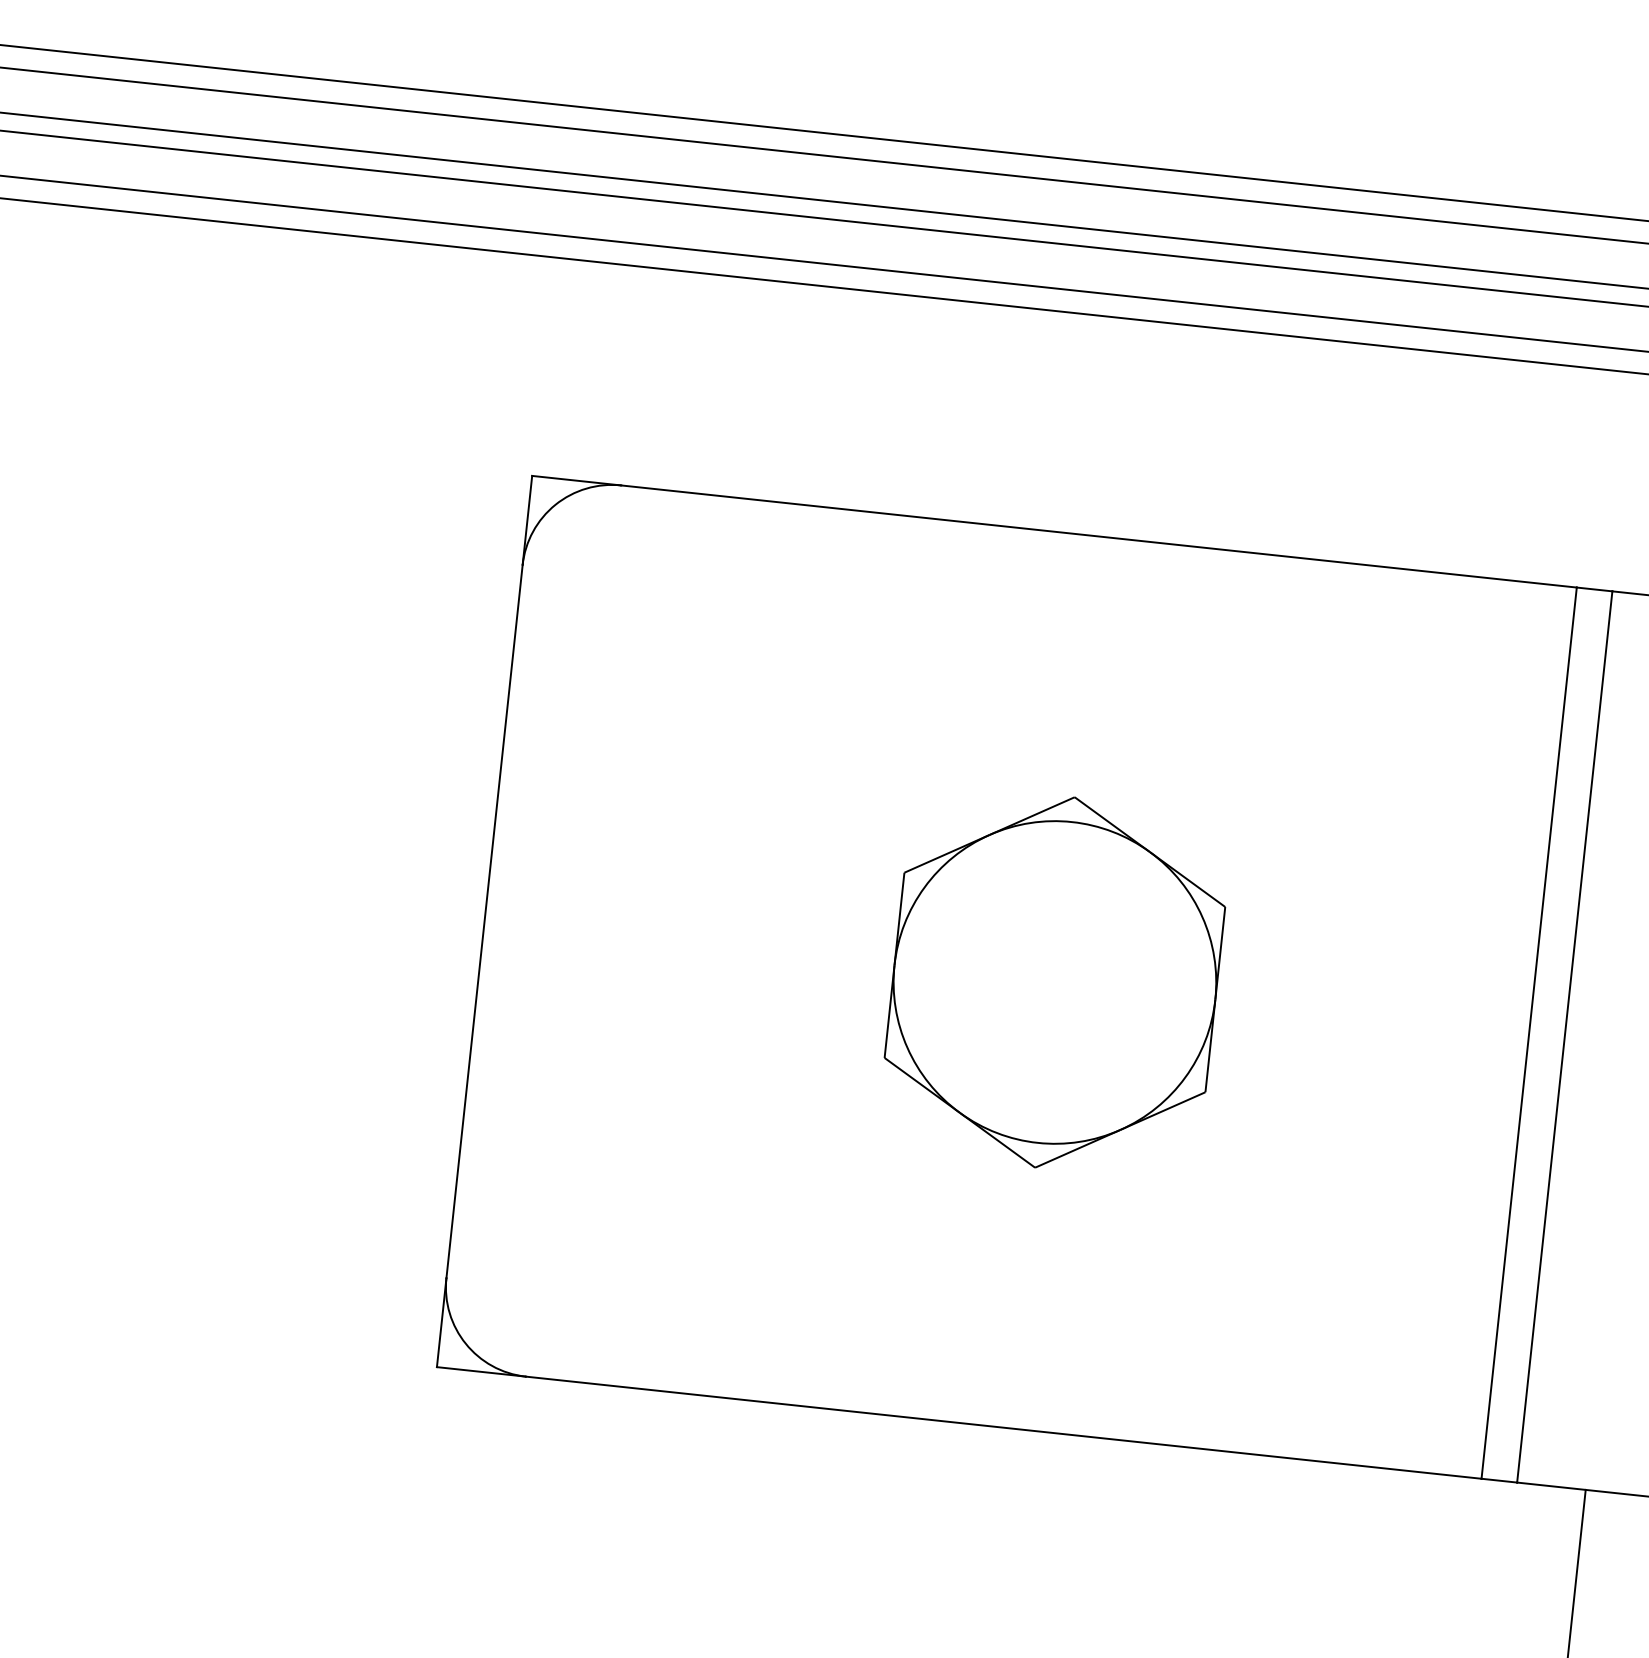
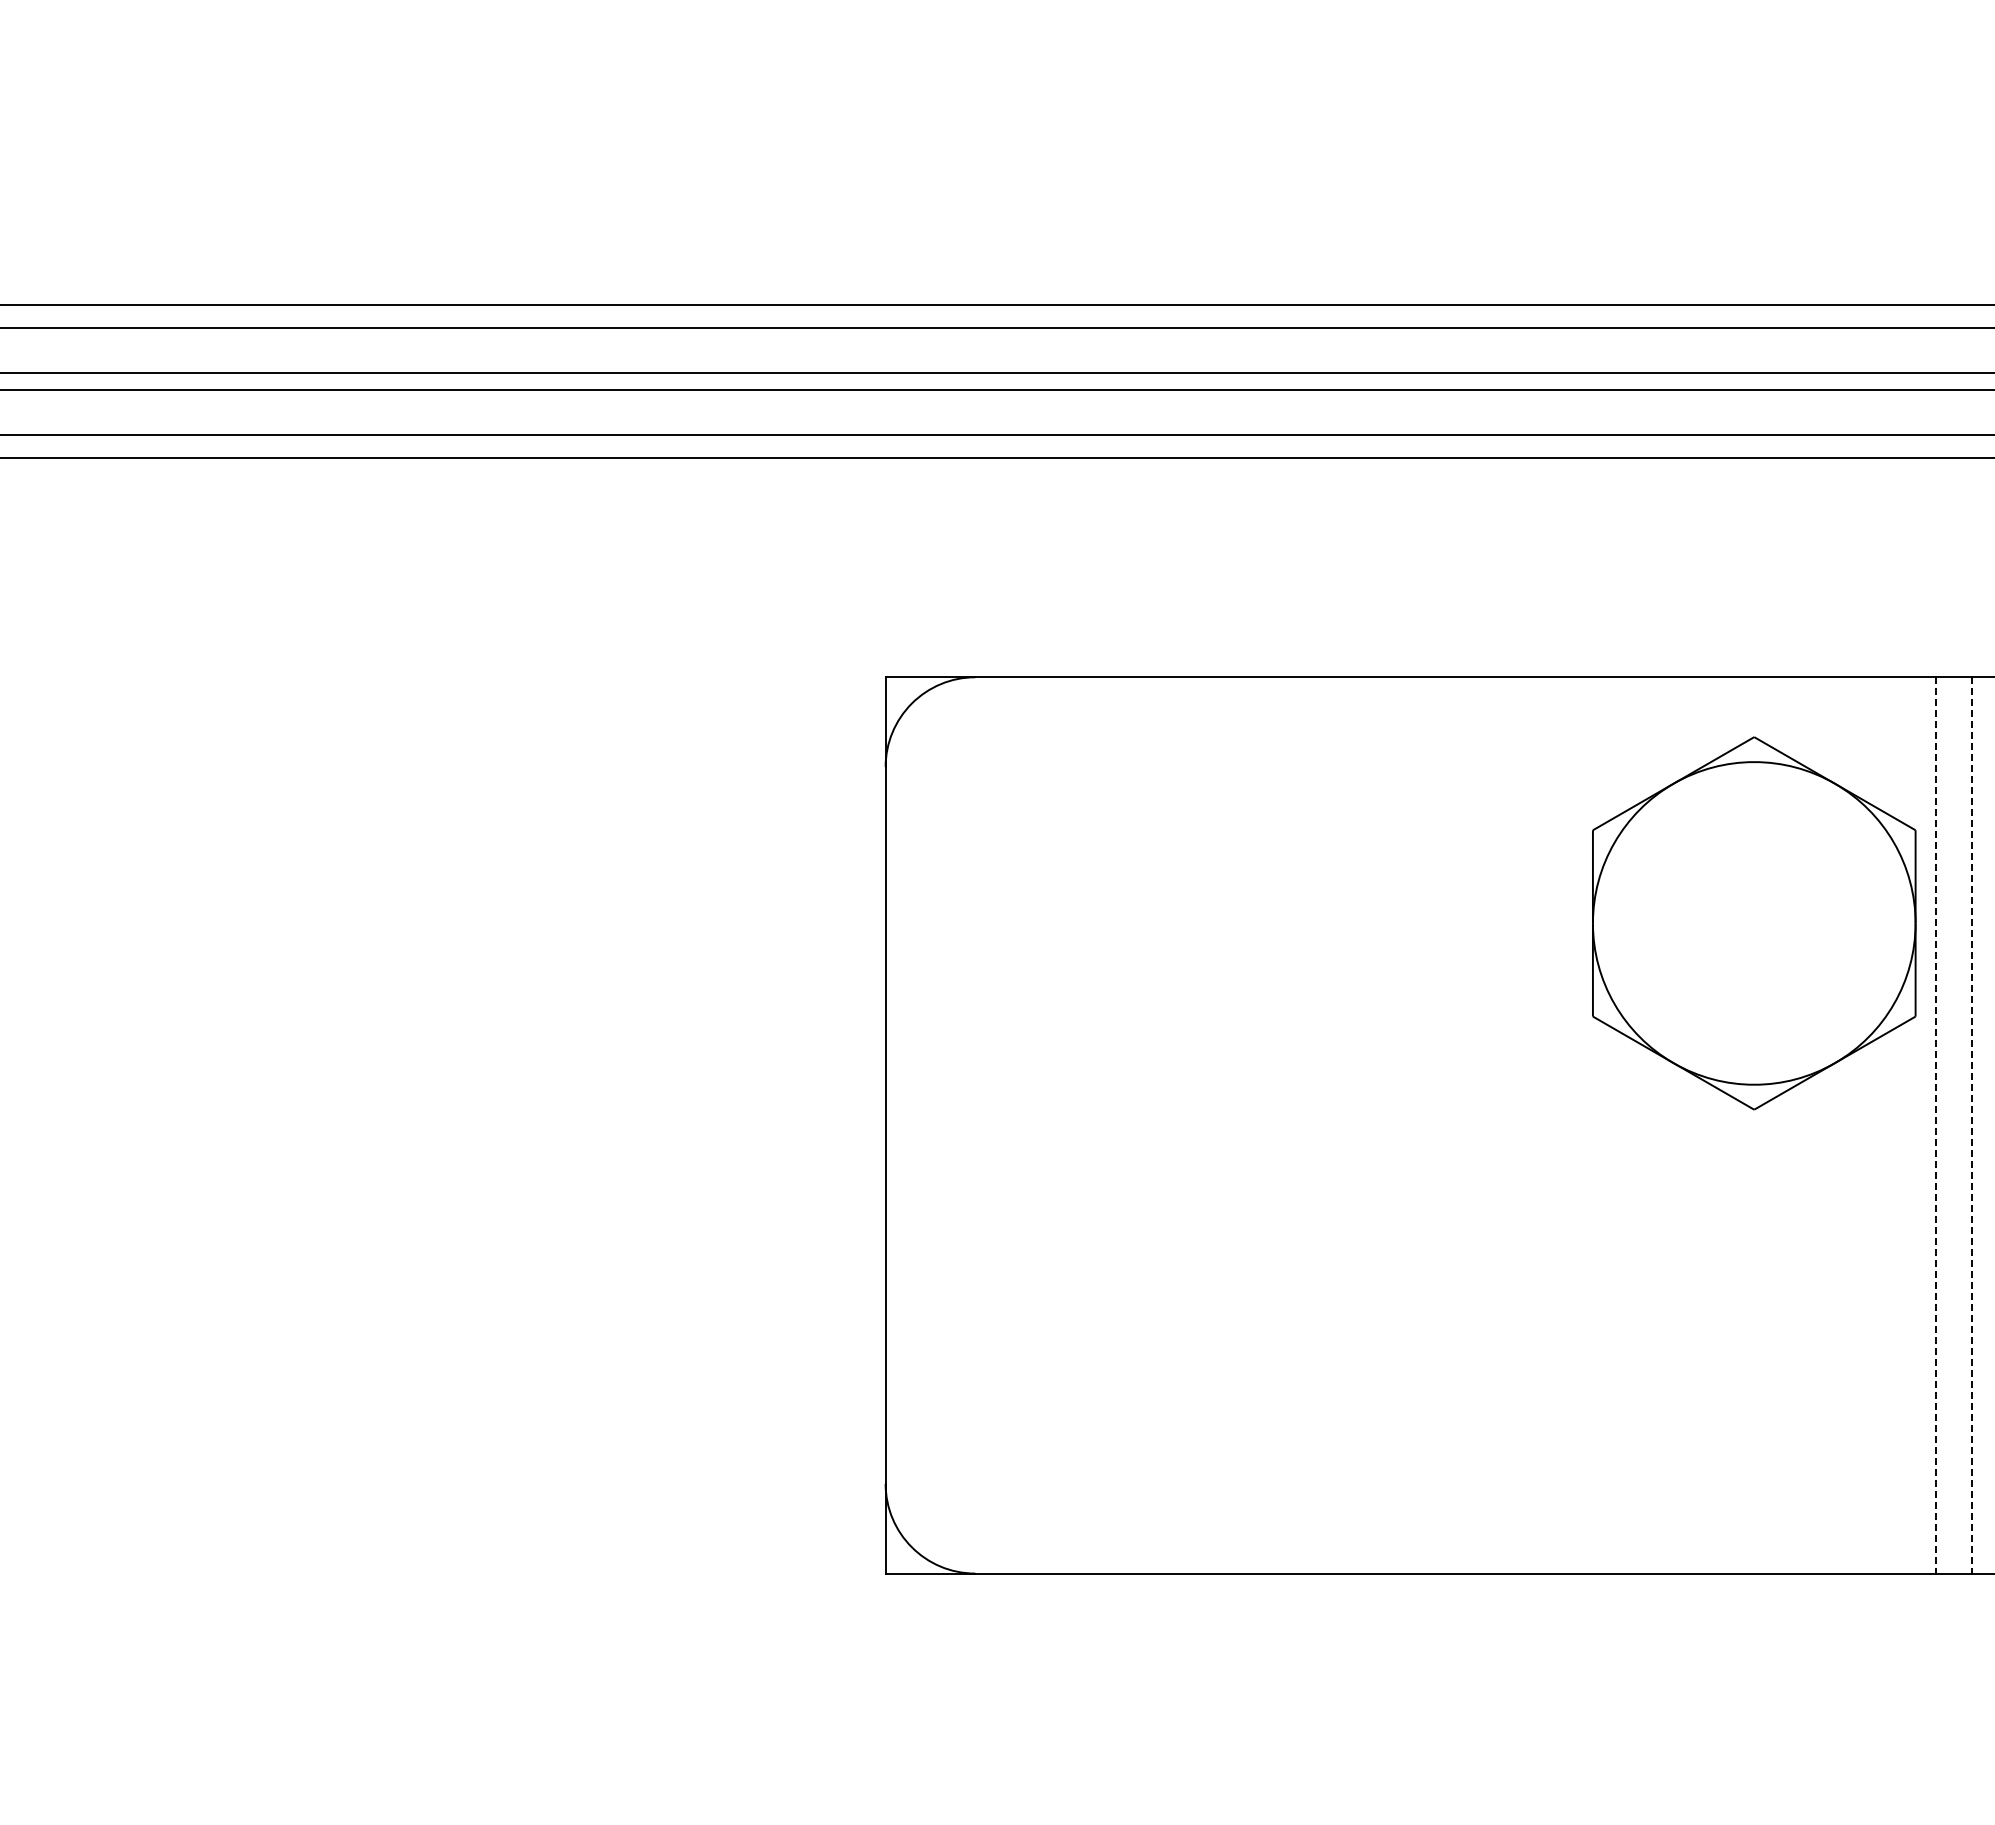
part: (1055, 982) -> (1754, 923), moved
line: (1529, 1033) -> (1936, 1125), solid -> dashed
line: (1565, 1037) -> (1972, 1125), solid -> dashed

